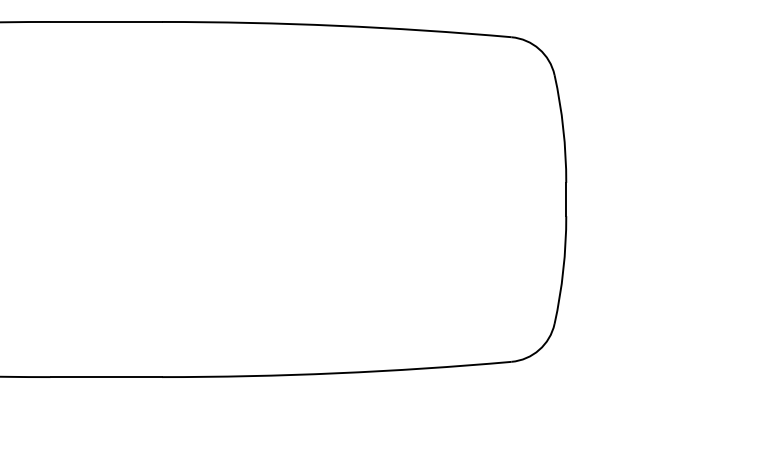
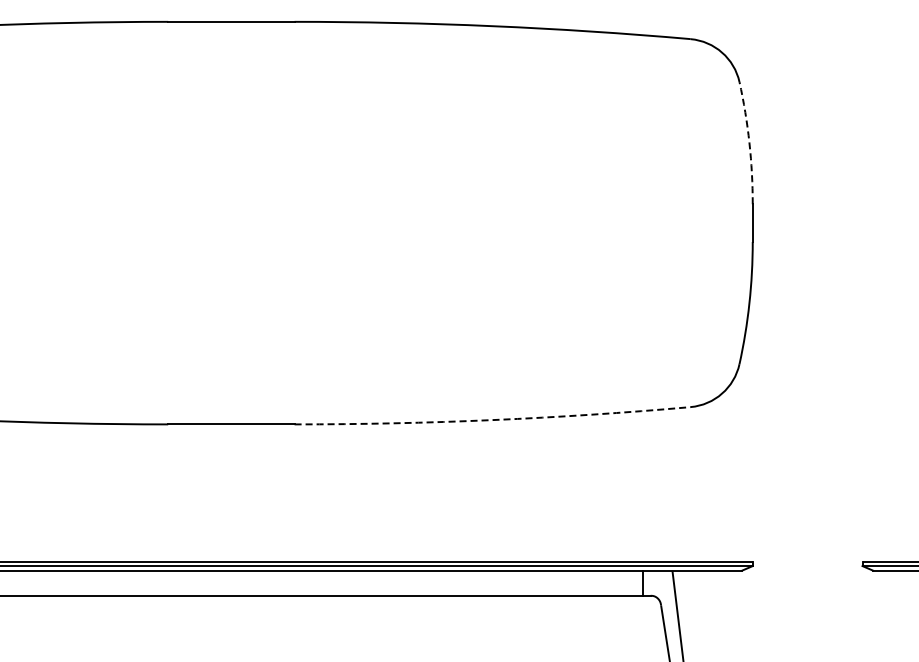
arc: (563, 128) -> (749, 142), solid -> dashed
arc: (336, 373) -> (492, 420), solid -> dashed

